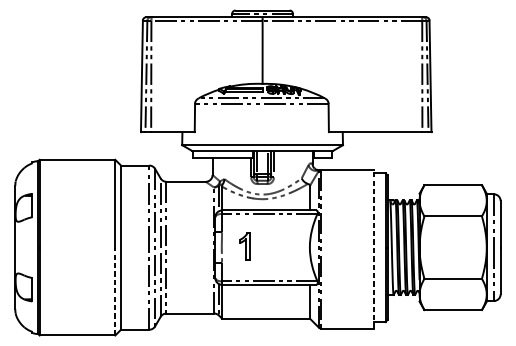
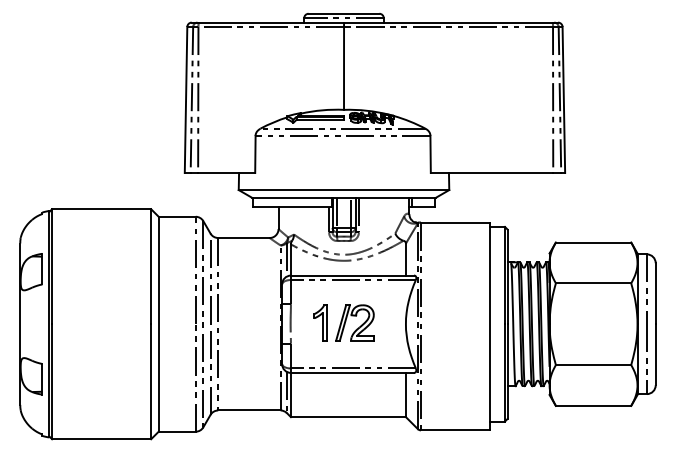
part: (270, 246) -> (354, 322), added
line: (373, 249) -> (489, 326), dashed -> solid
line: (115, 291) -> (151, 381), dashed -> solid

